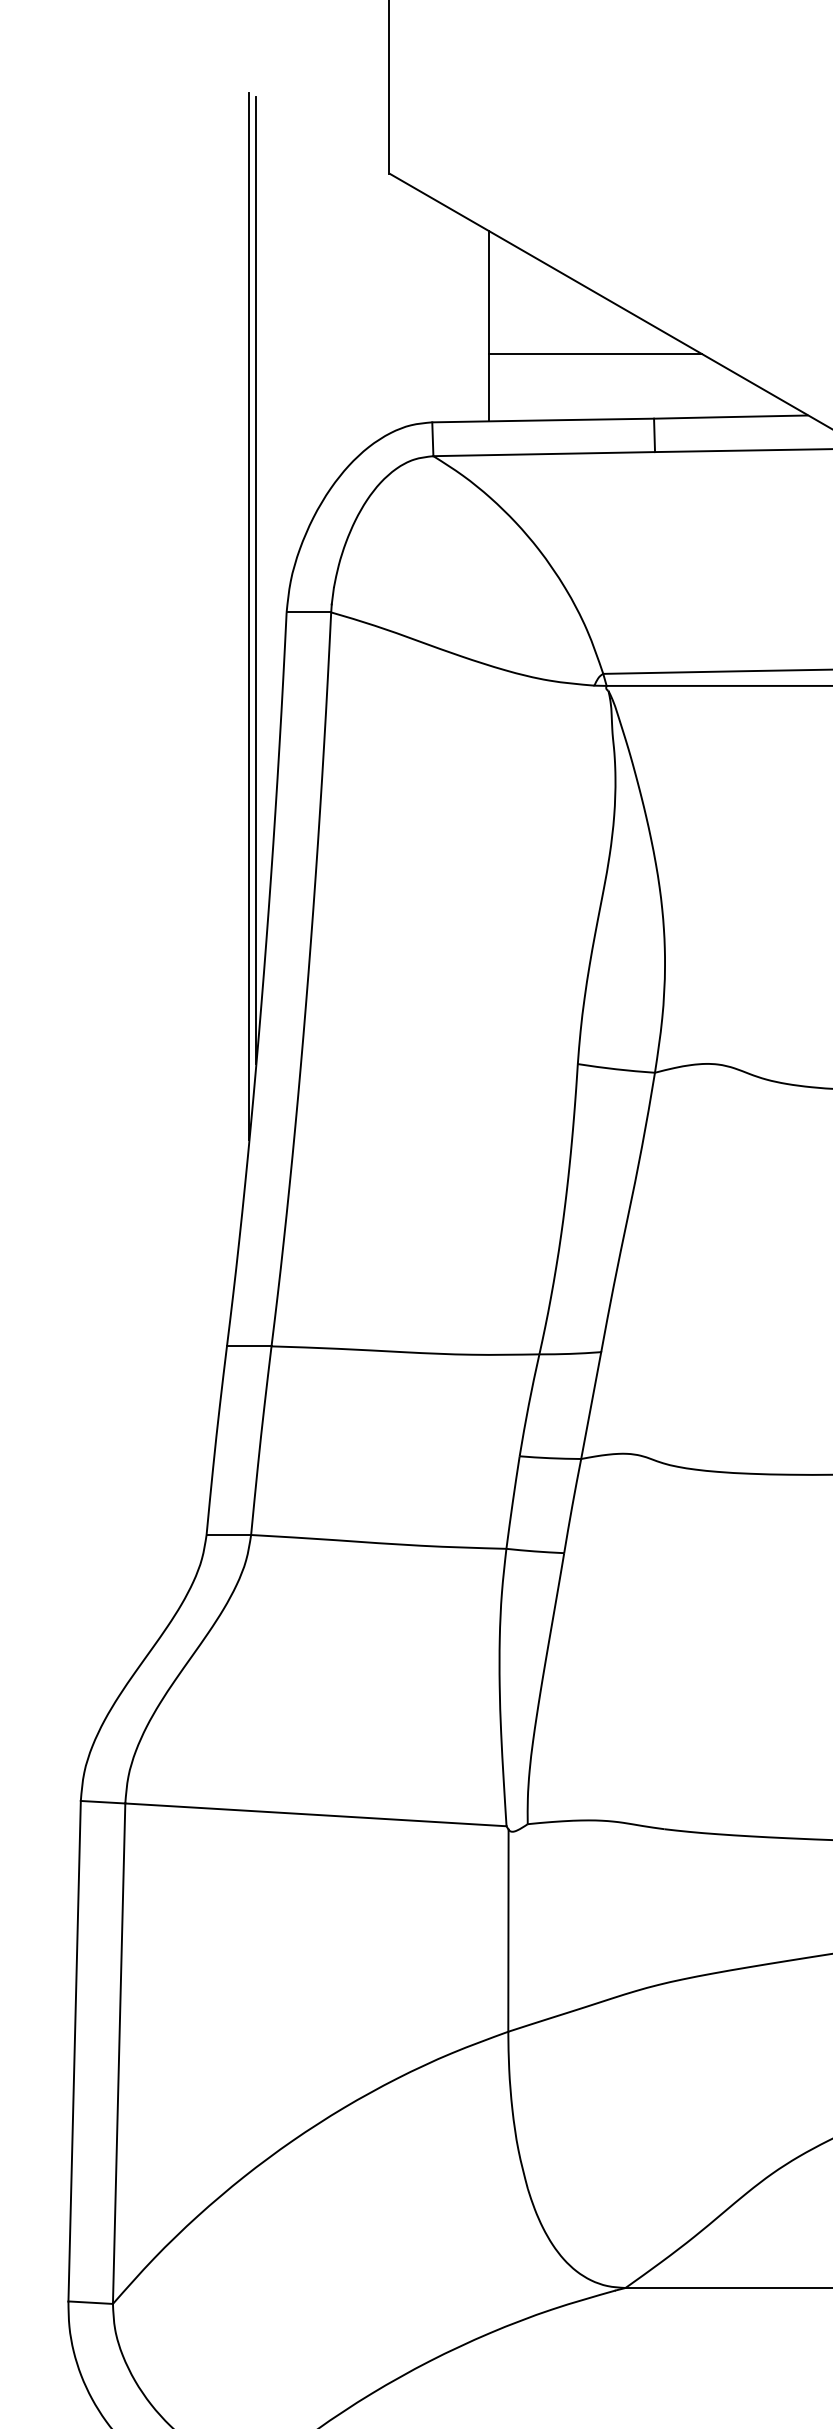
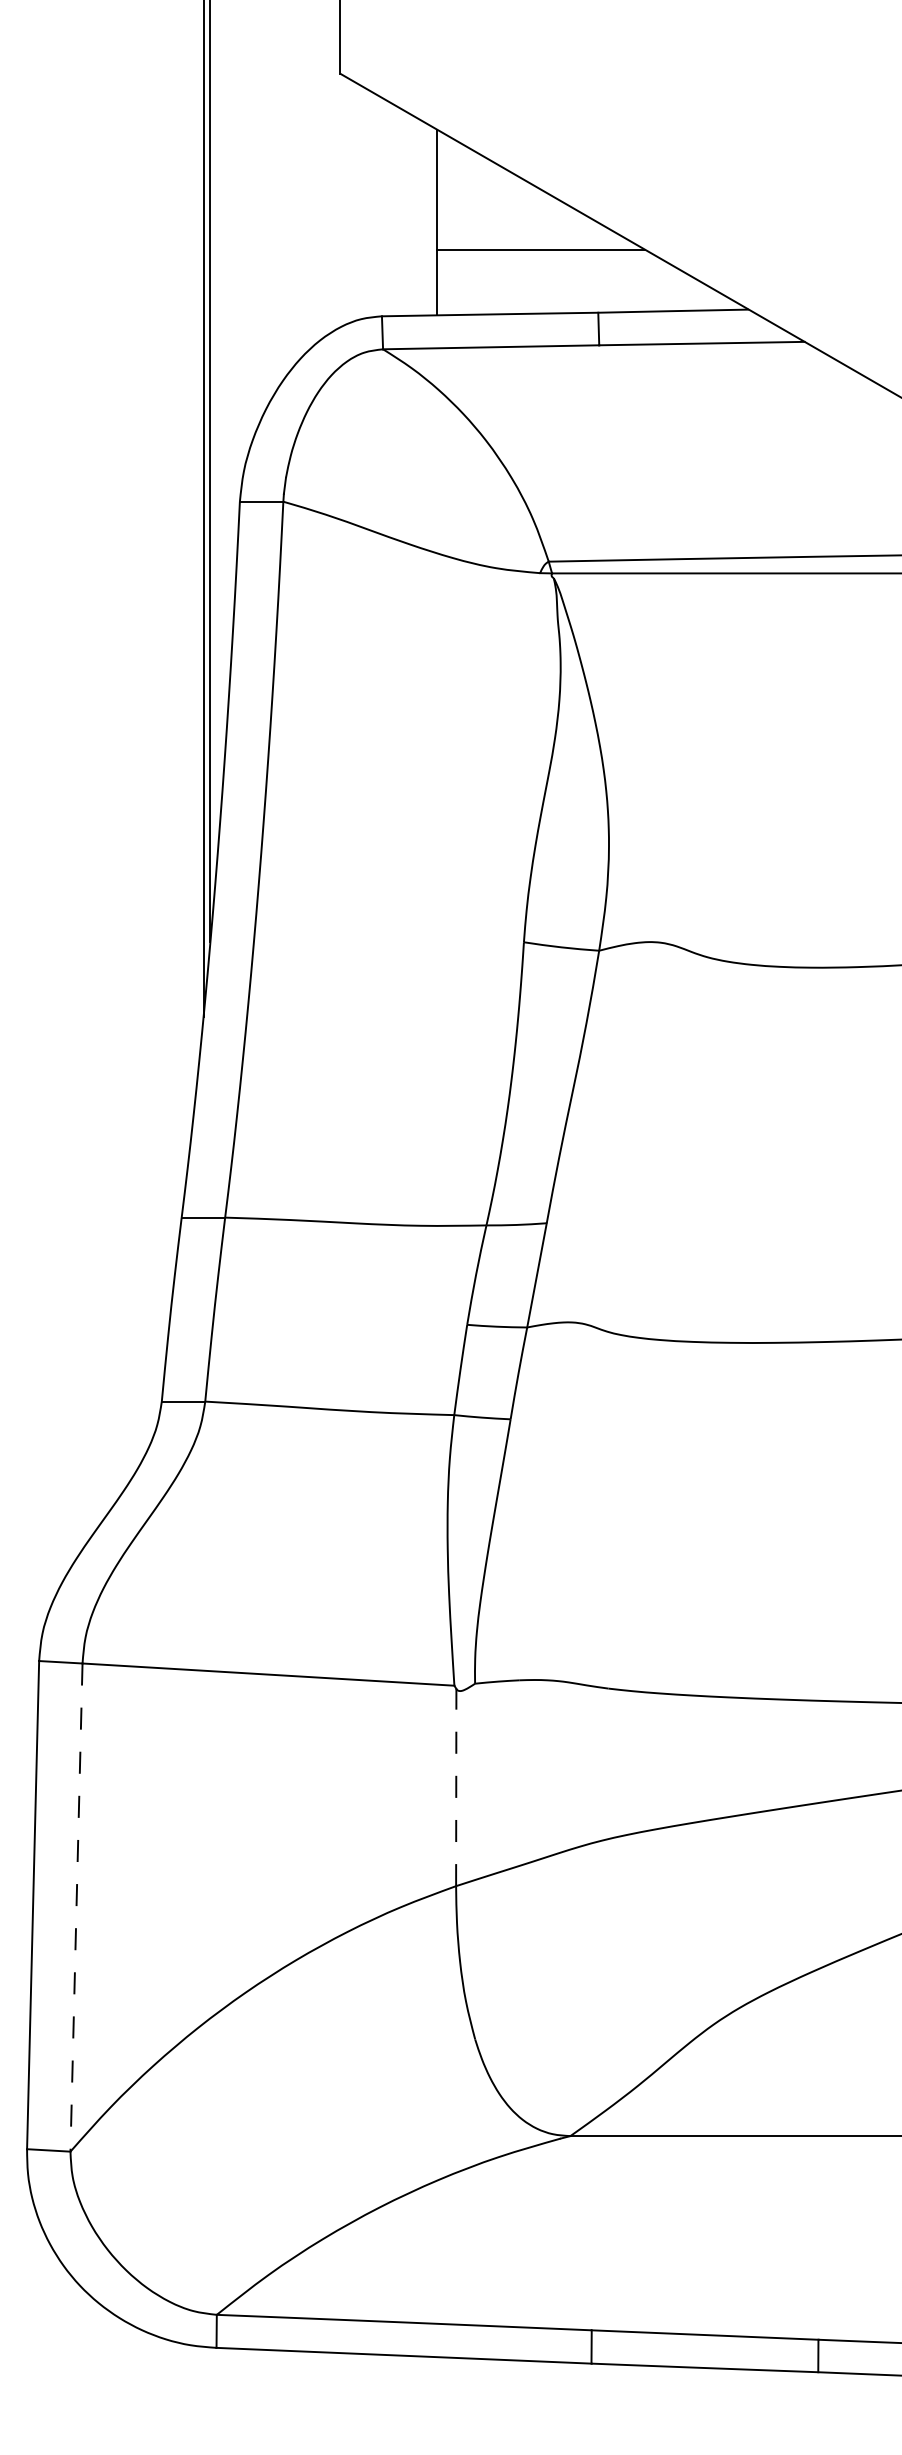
line: (508, 1930) -> (456, 1787), solid -> dashed
line: (119, 2054) -> (76, 1908), solid -> dashed

